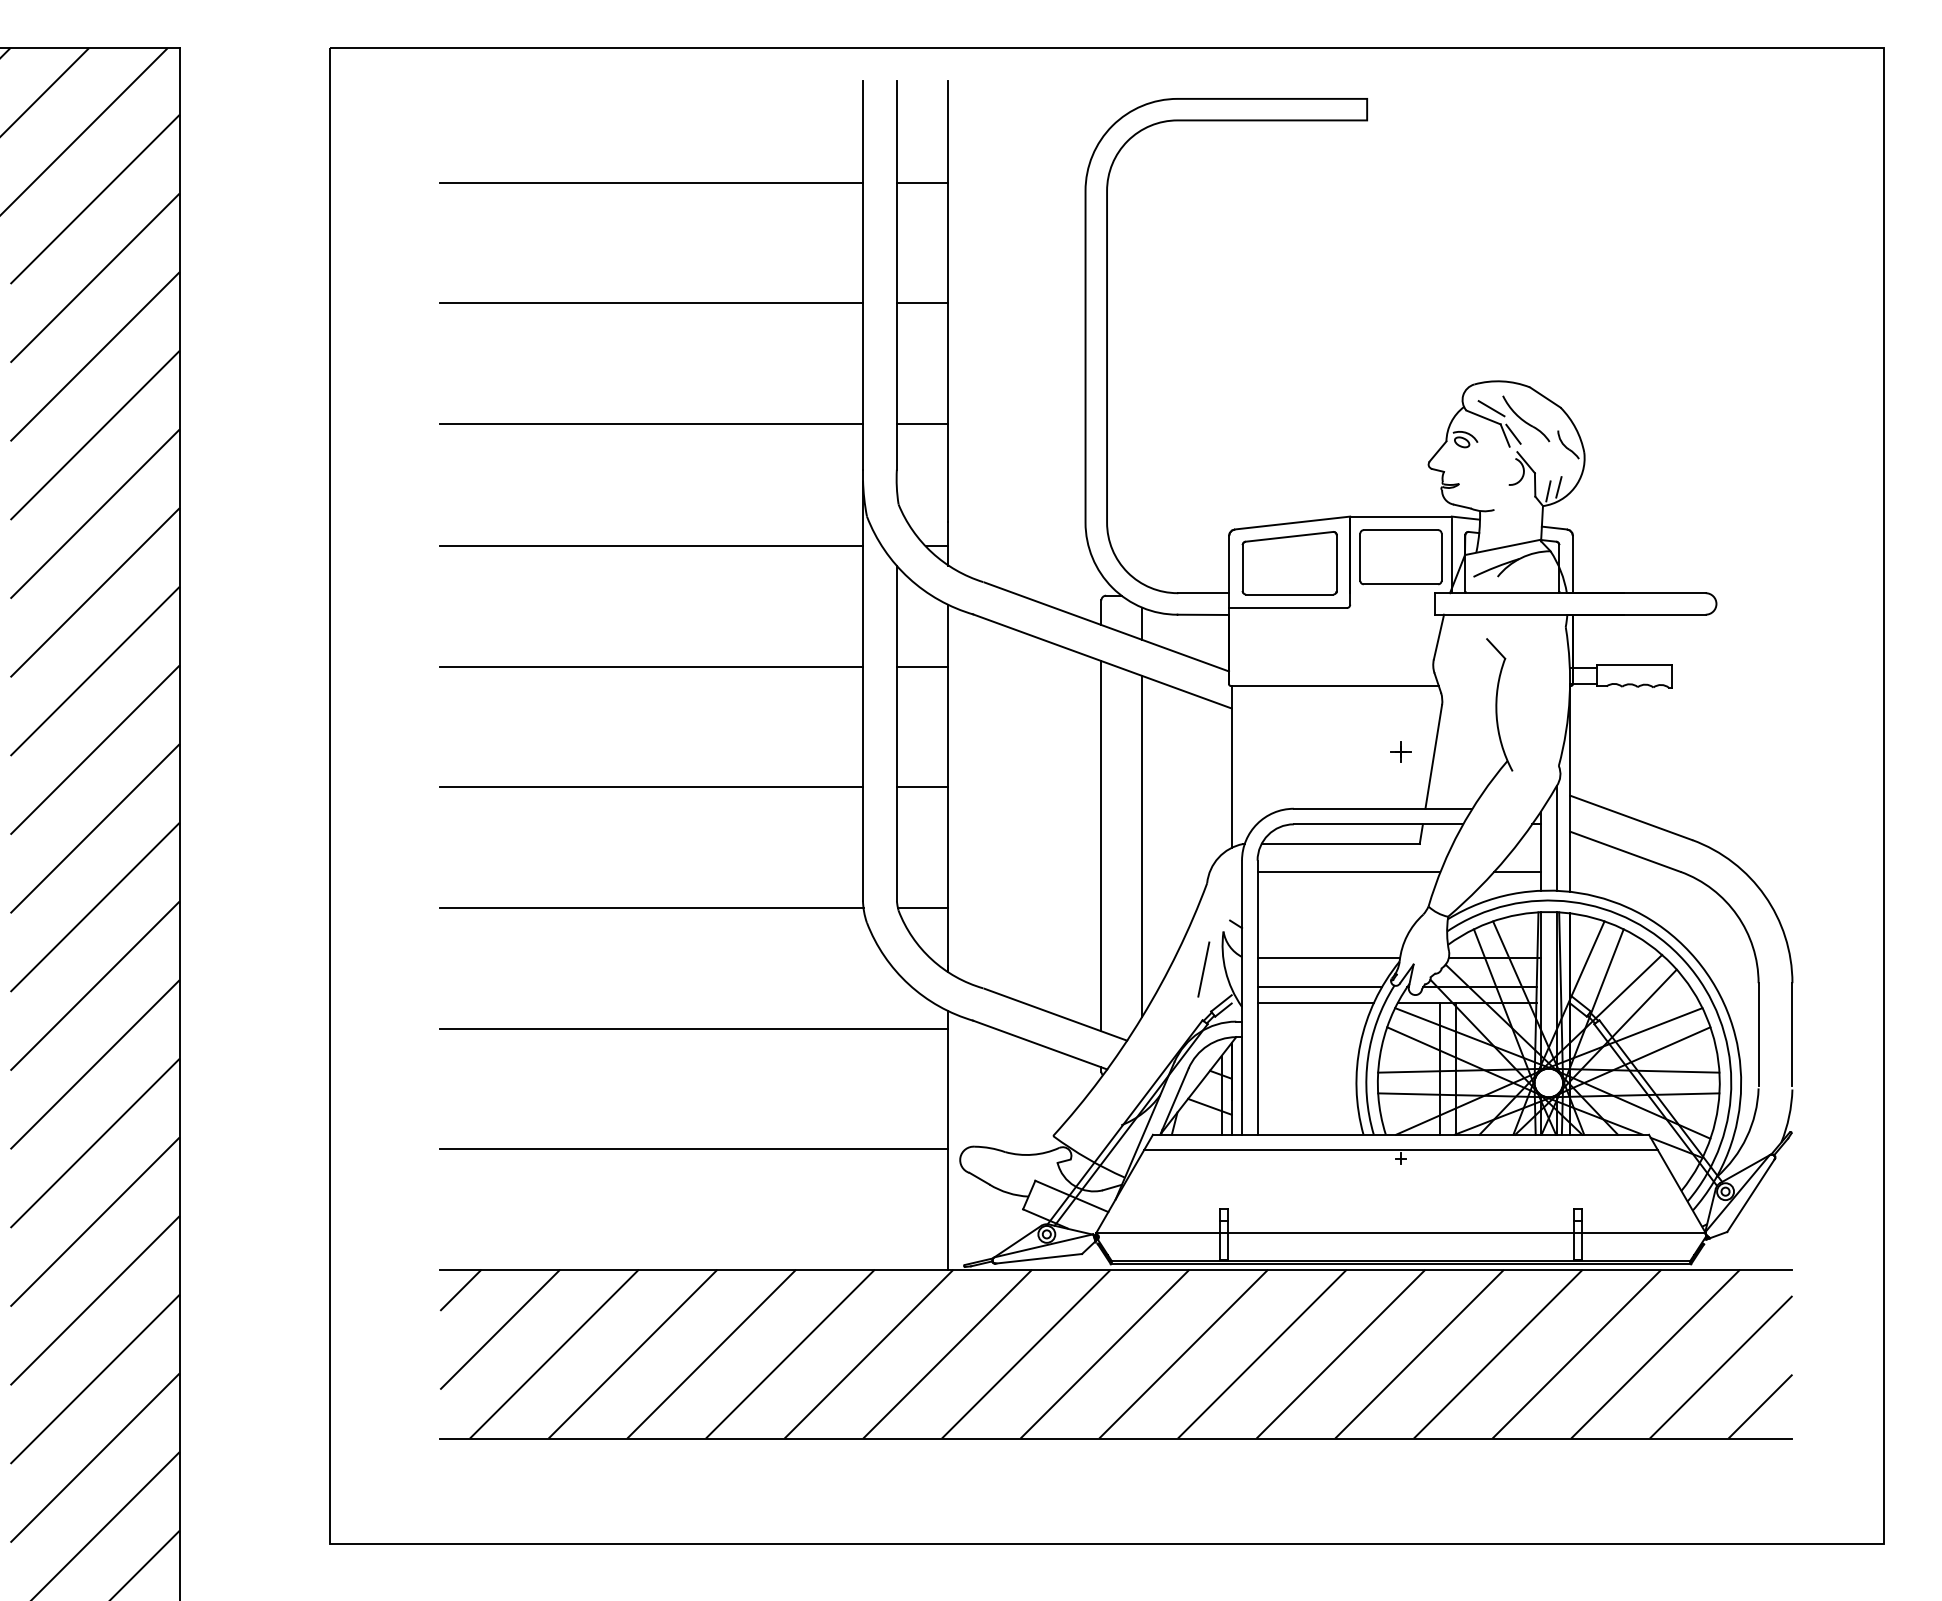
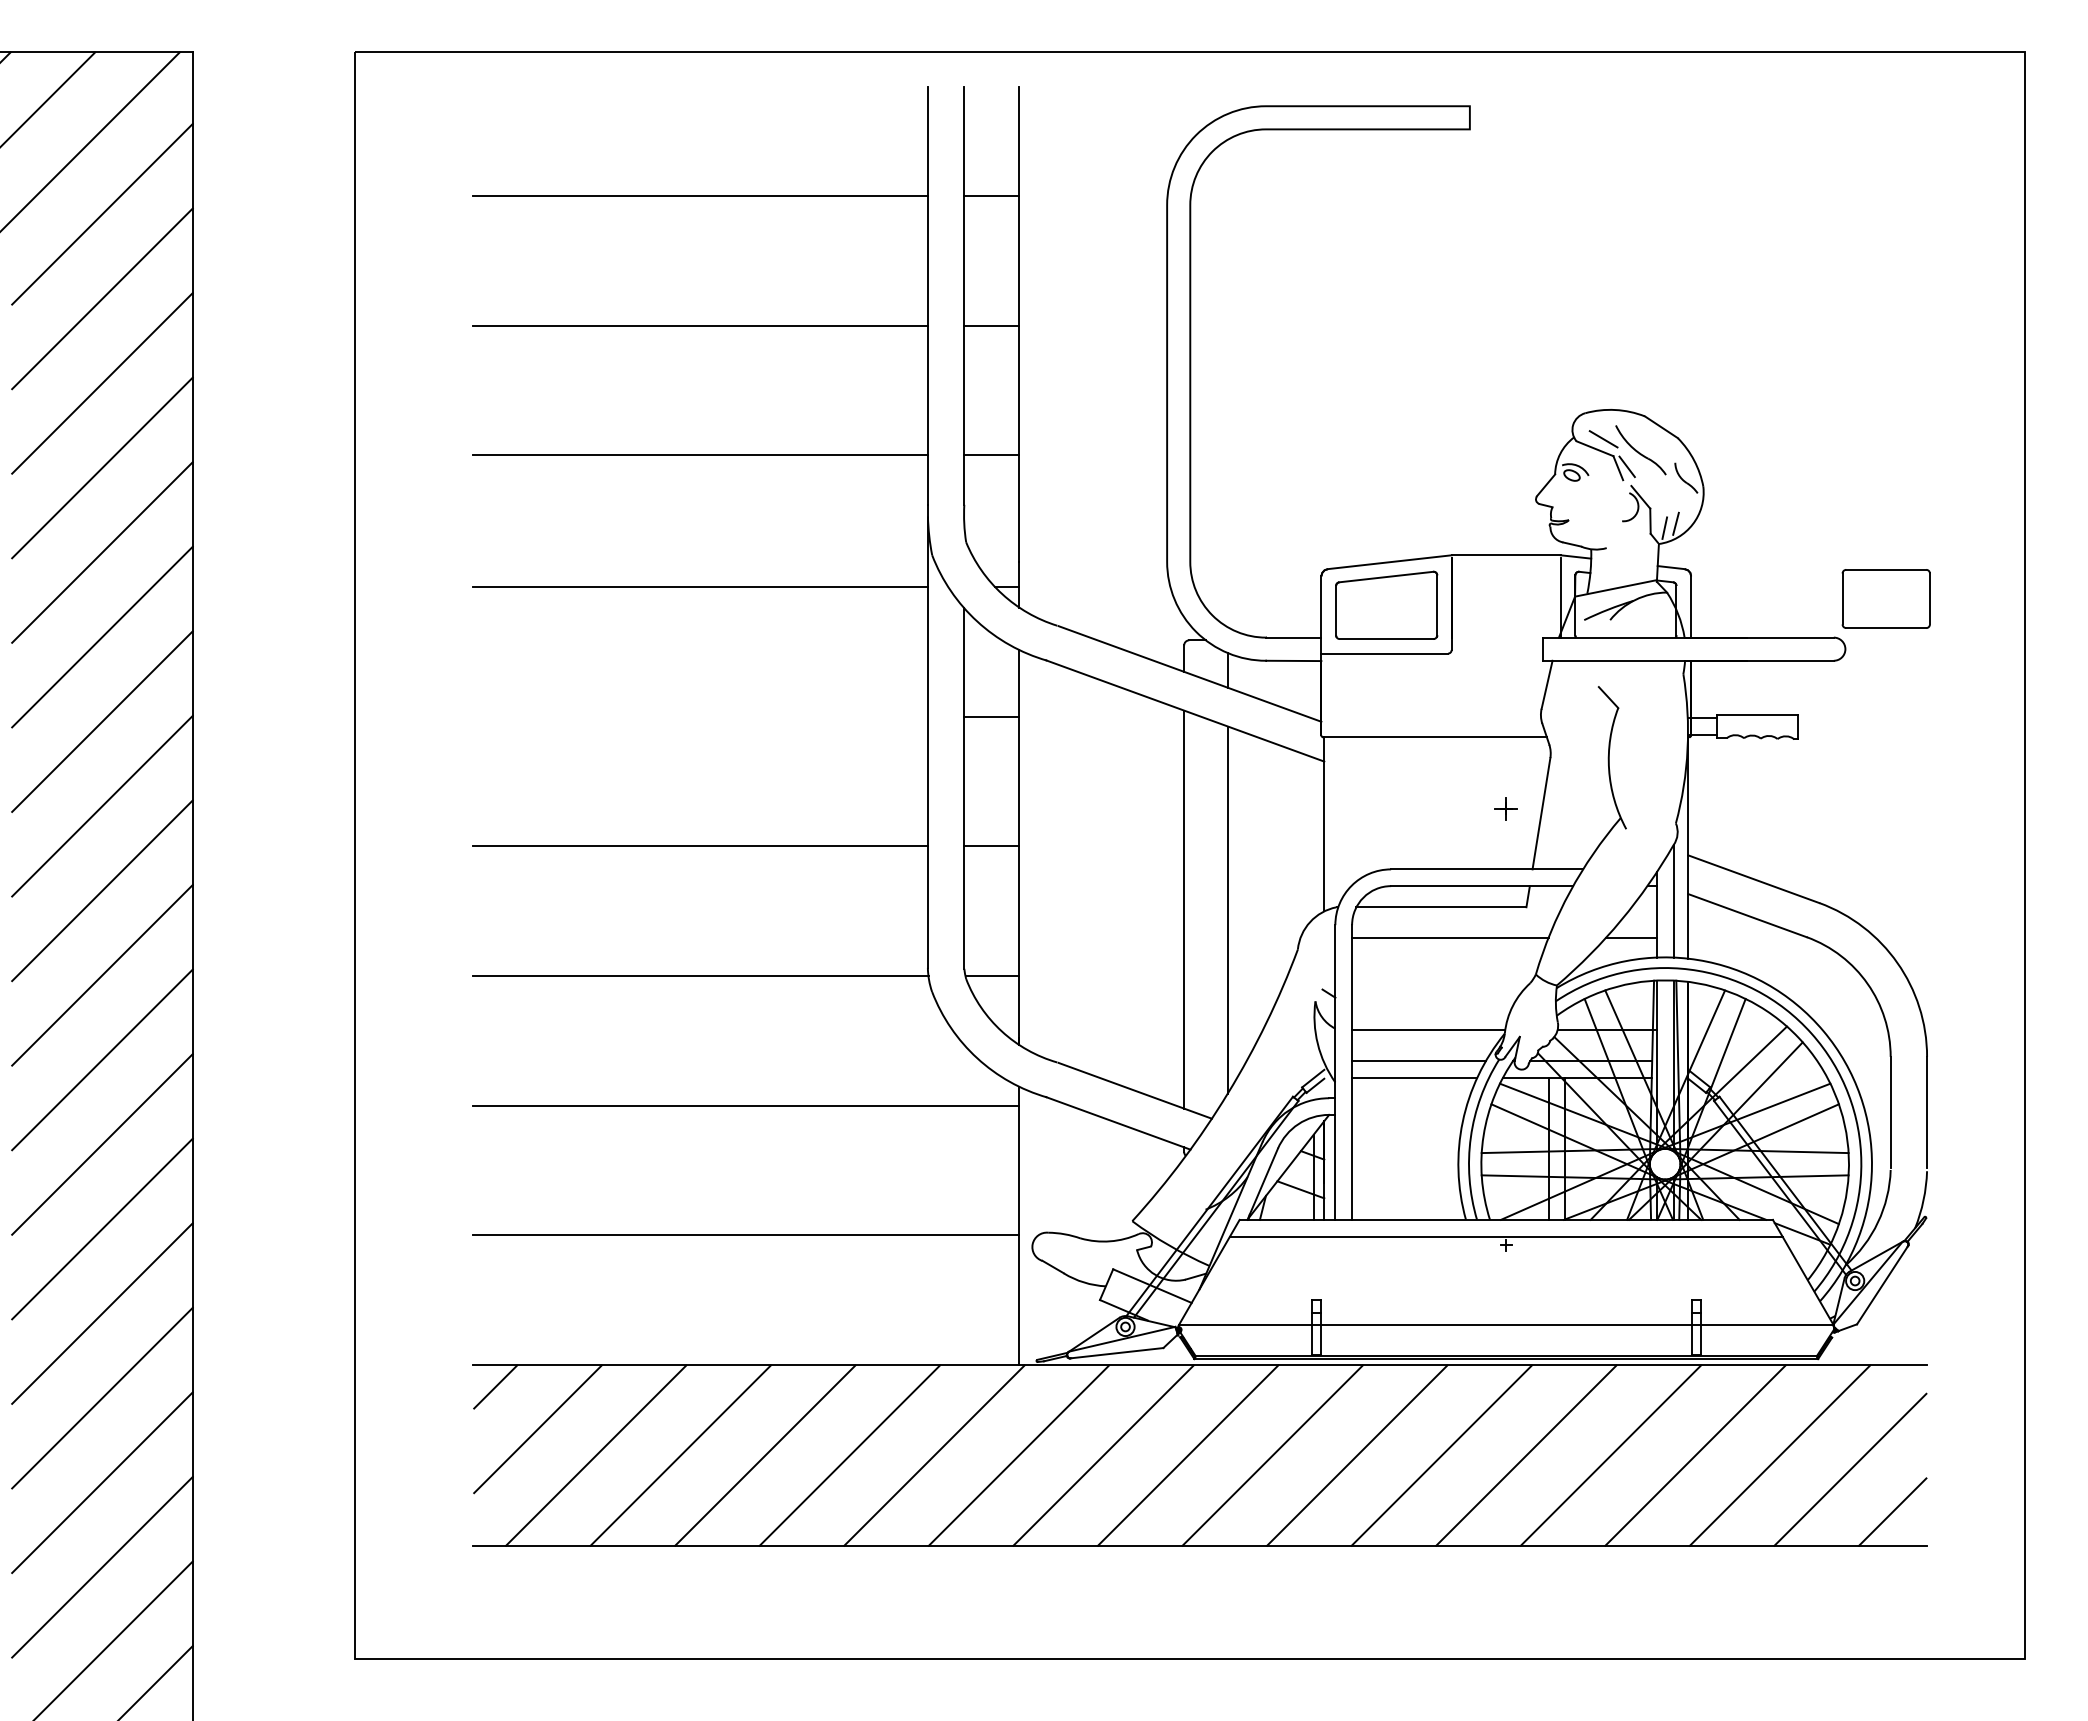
part: (1400, 556) -> (1885, 598), moved
line: (651, 666) -> (700, 716), removed
line: (1204, 969) -> (1294, 1042), removed

